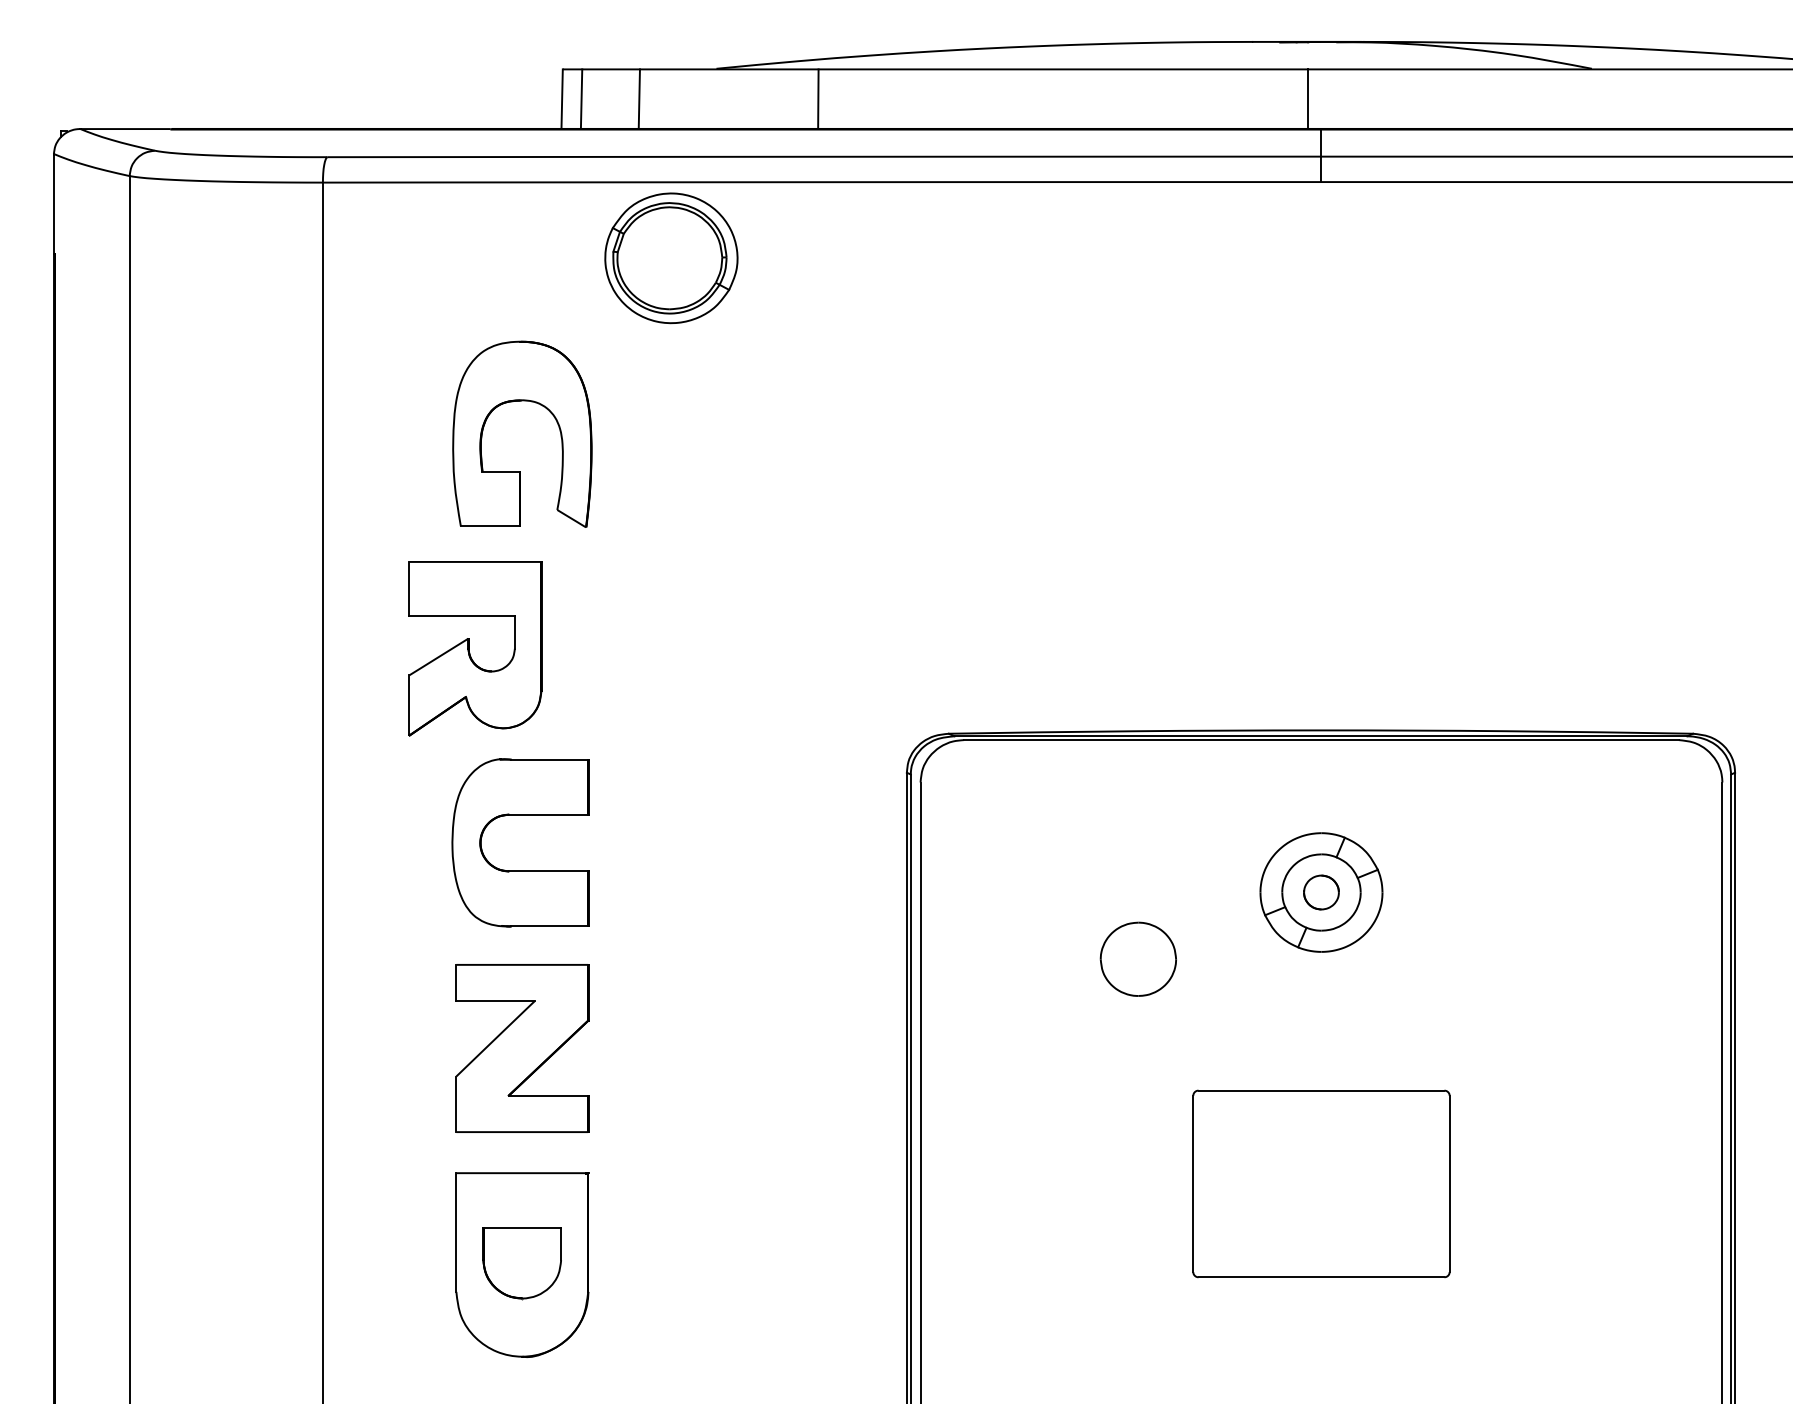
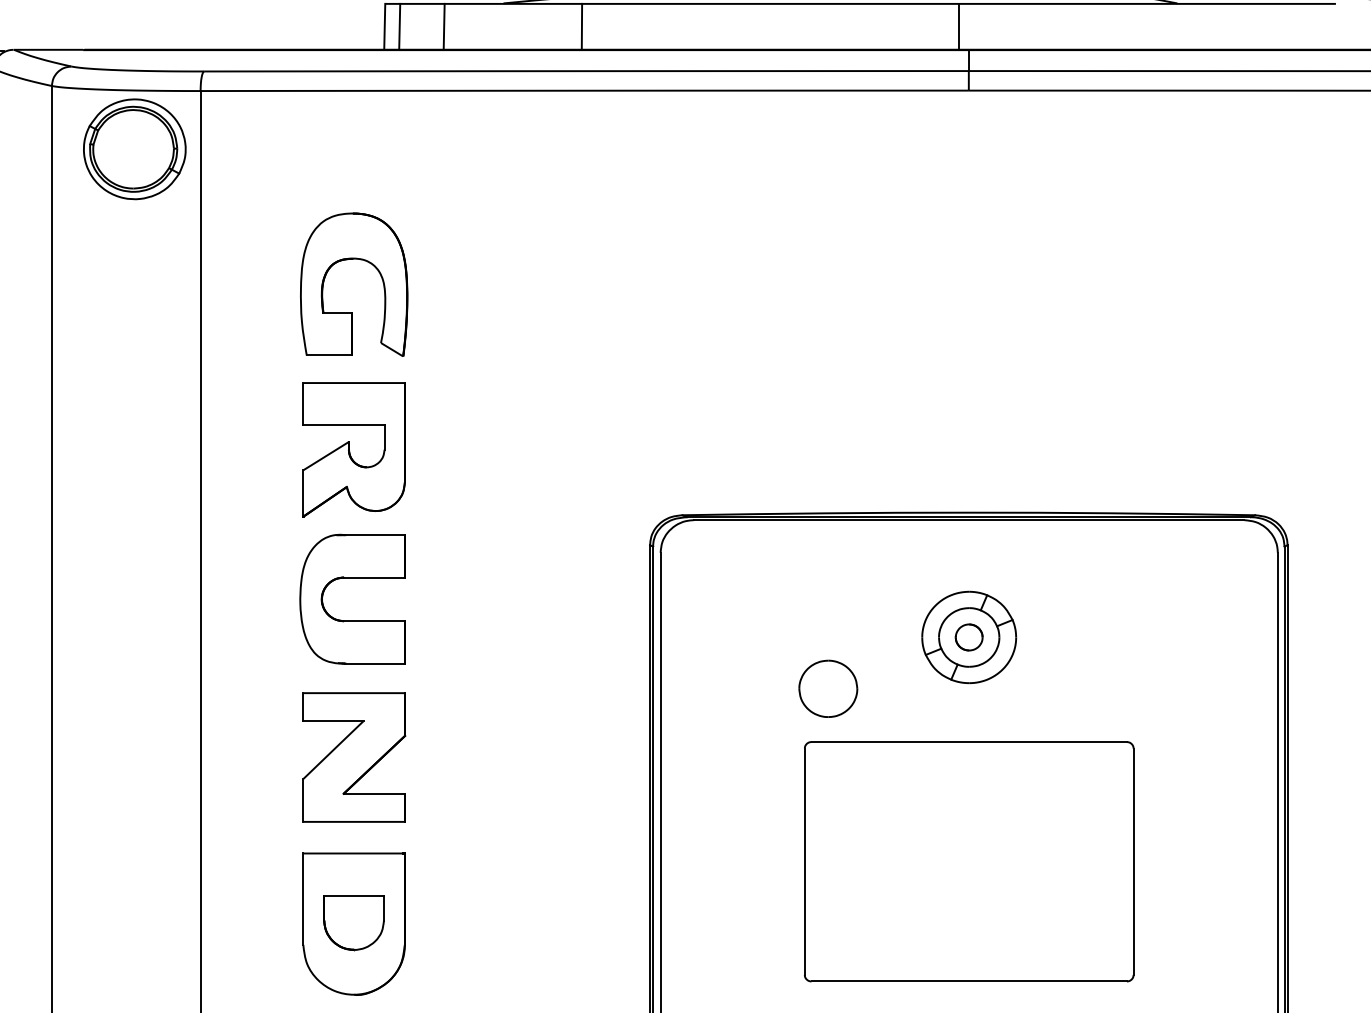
part: (671, 258) -> (134, 149), moved
part: (475, 648) -> (354, 449), moved
part: (1321, 1183) -> (969, 861), size x1.67

